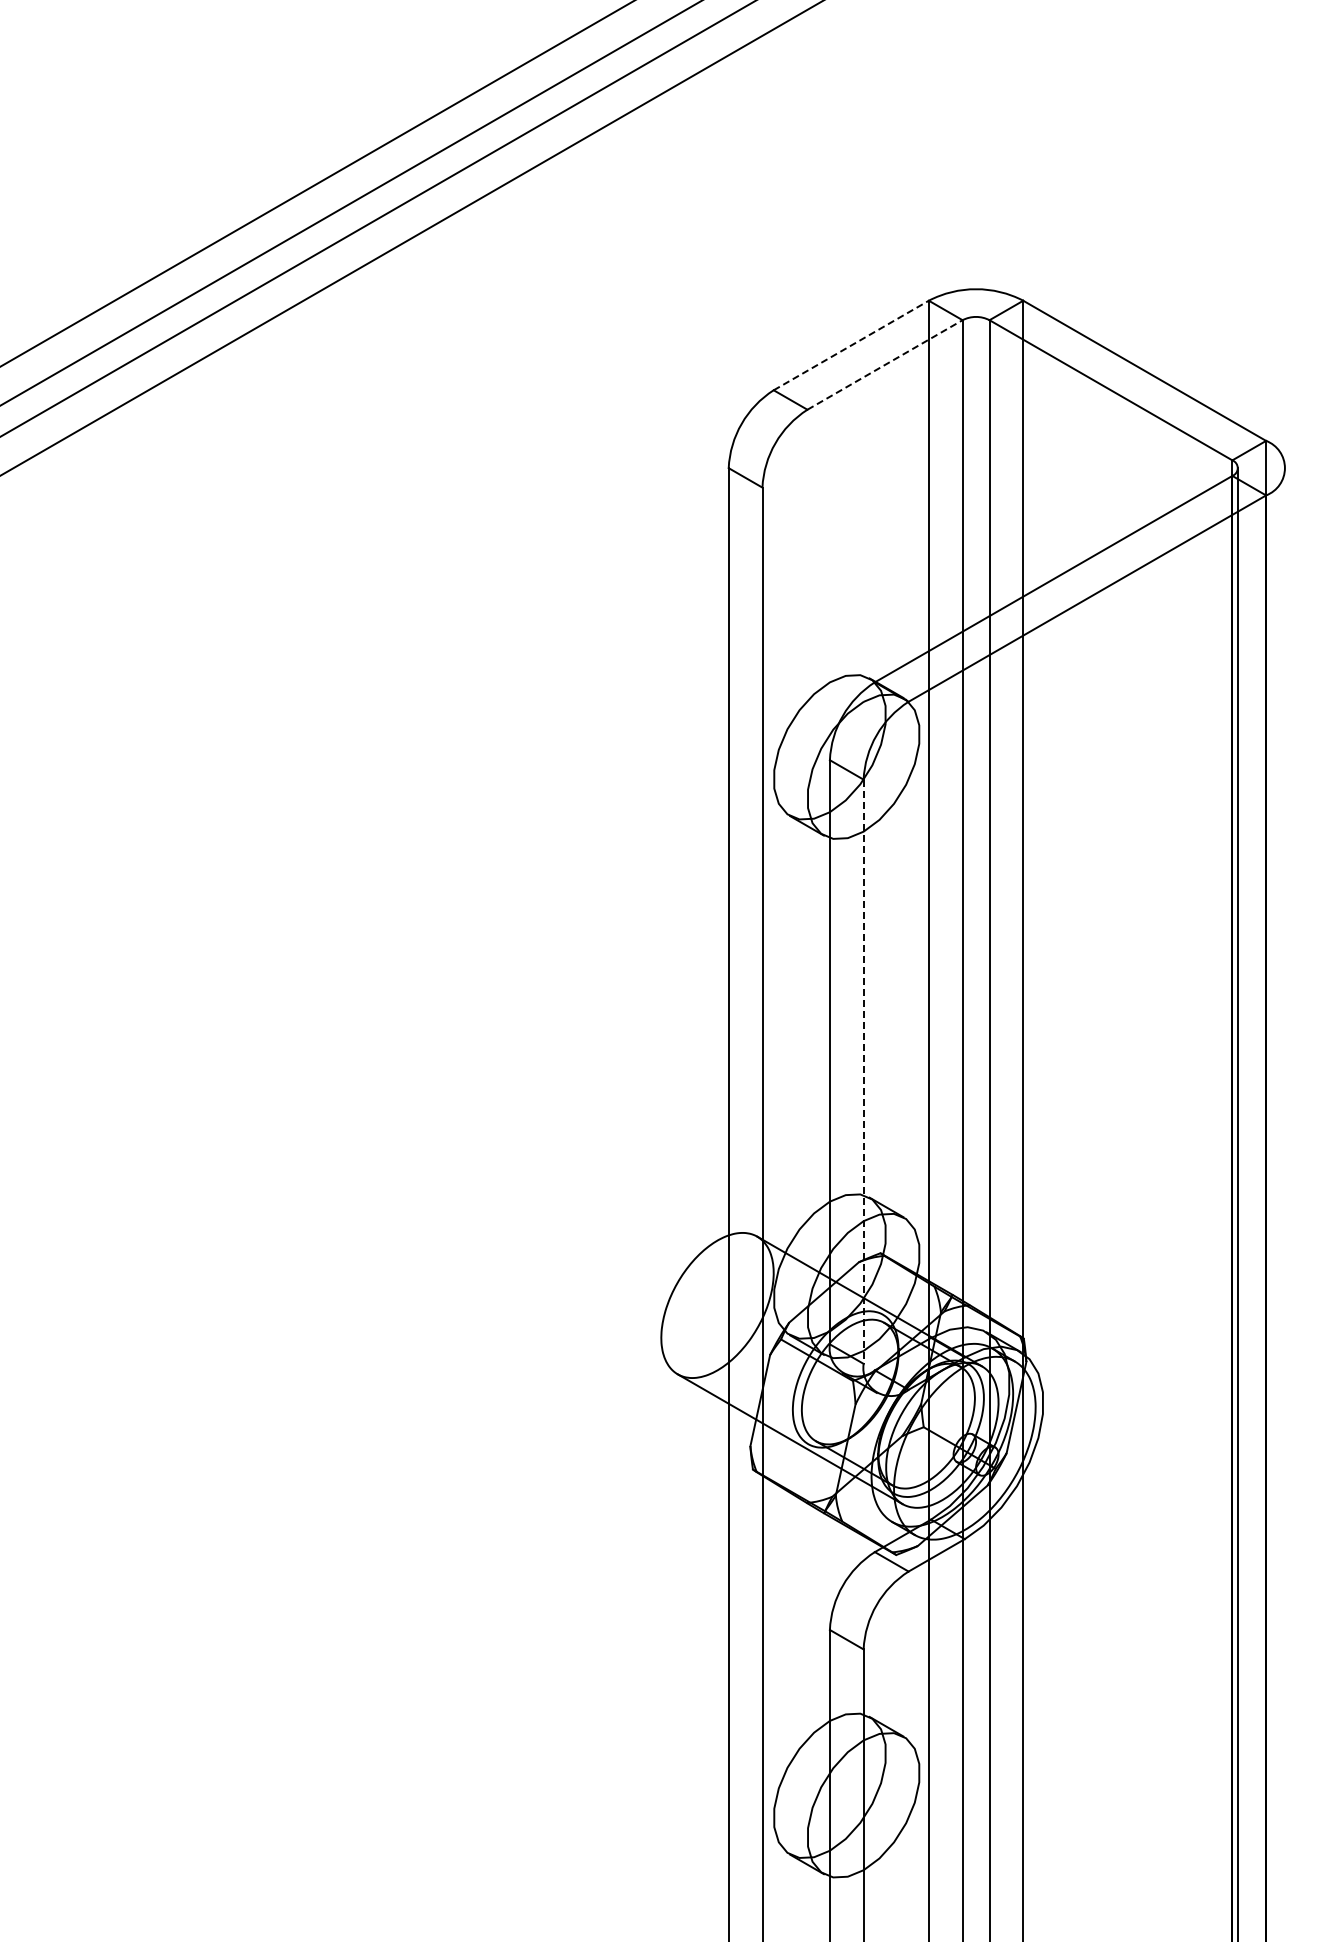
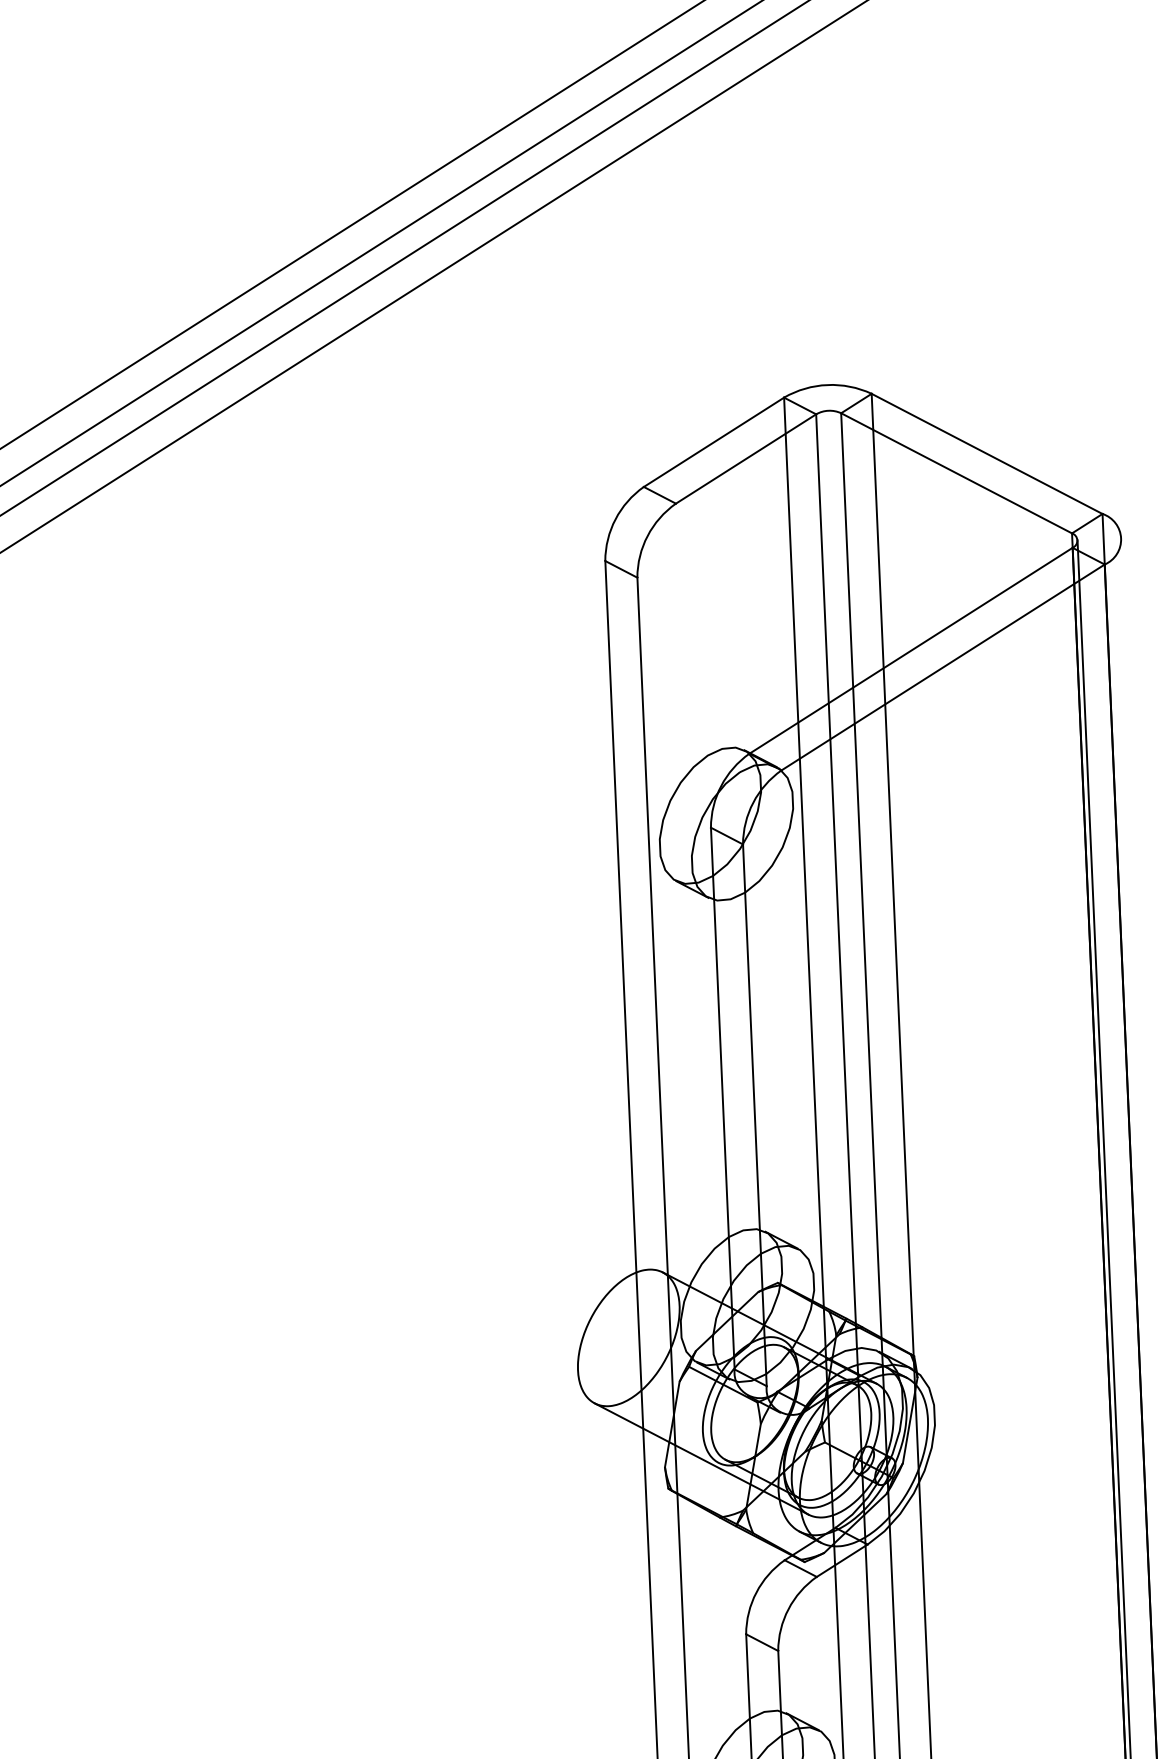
line: (851, 345) -> (714, 442), dashed -> solid
line: (885, 364) -> (746, 458), dashed -> solid
line: (863, 1072) -> (754, 1115), dashed -> solid

